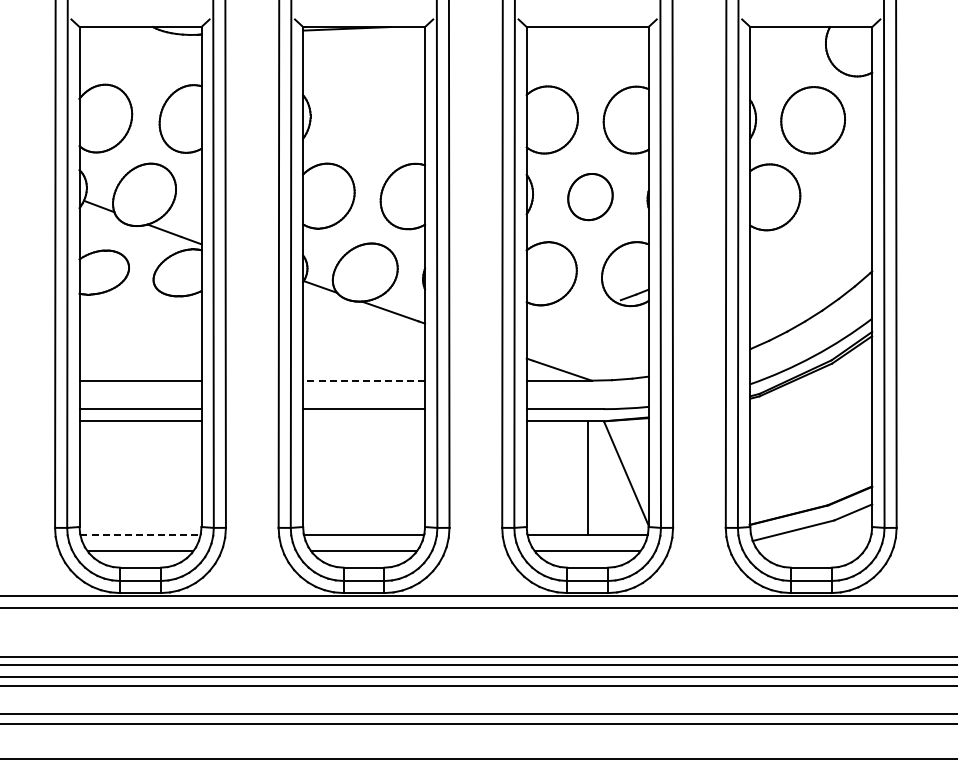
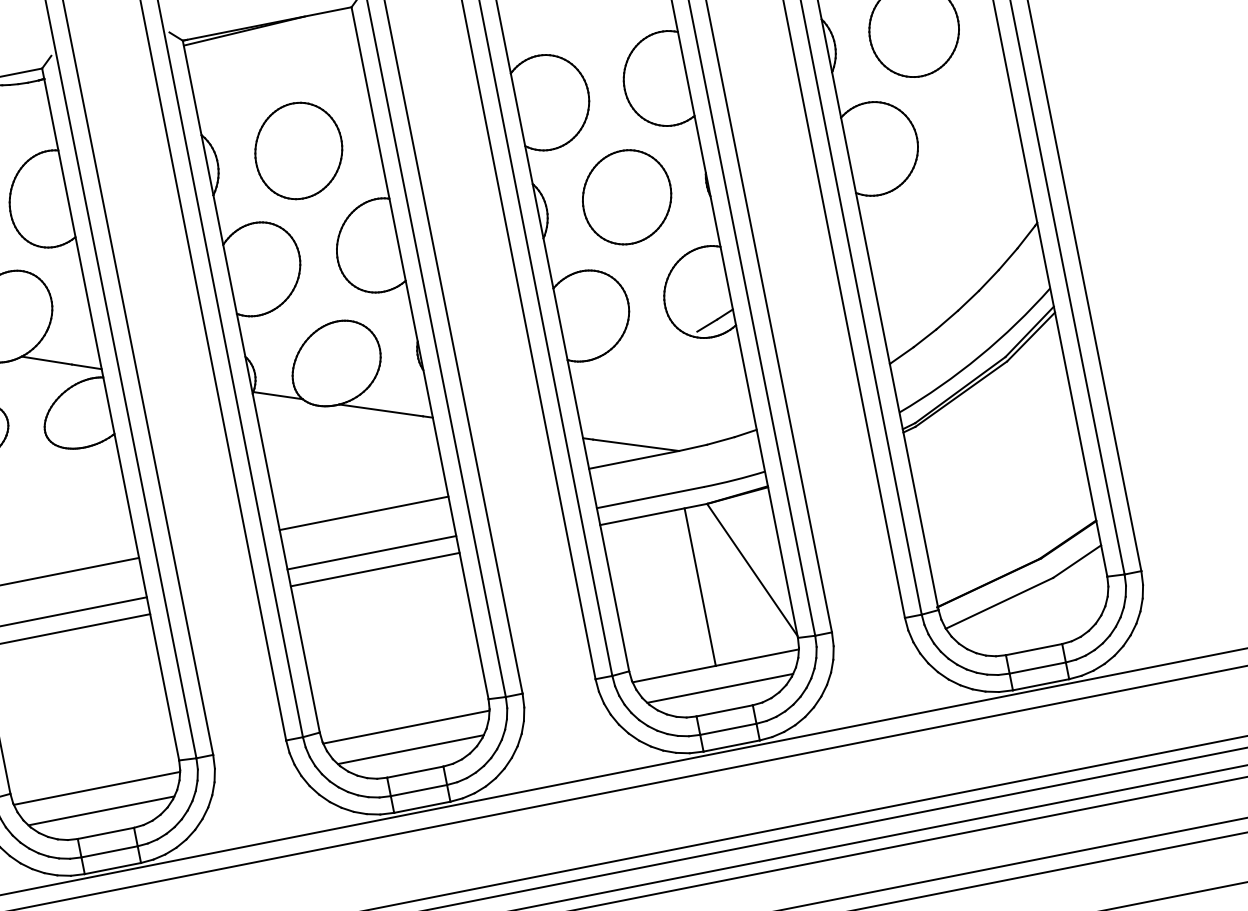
part: (368, 119) -> (298, 150), added
part: (590, 196) -> (626, 196), size x1.43
line: (364, 380) -> (364, 513), dashed -> solid
line: (364, 421) -> (375, 569), added
line: (141, 535) -> (98, 788), dashed -> solid

